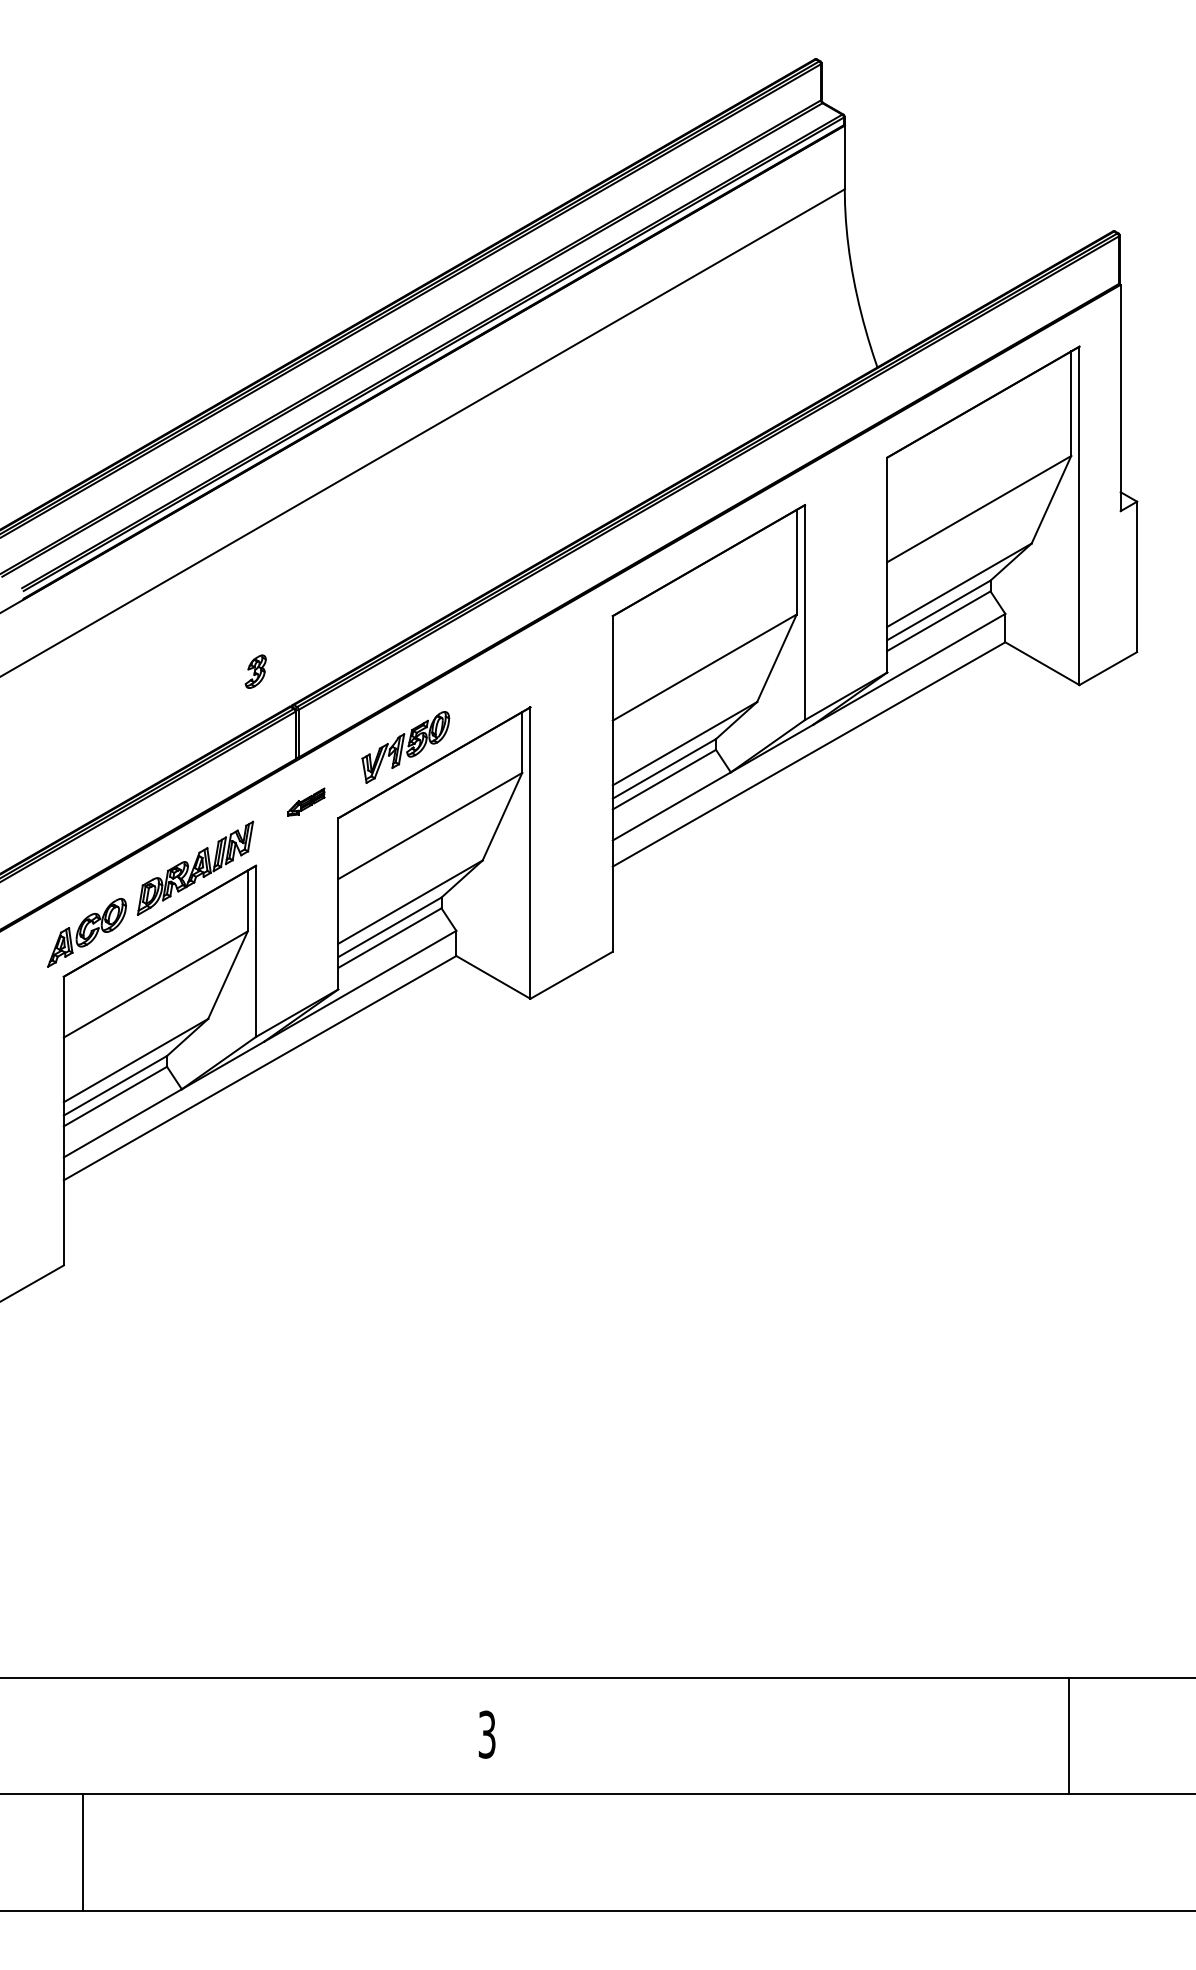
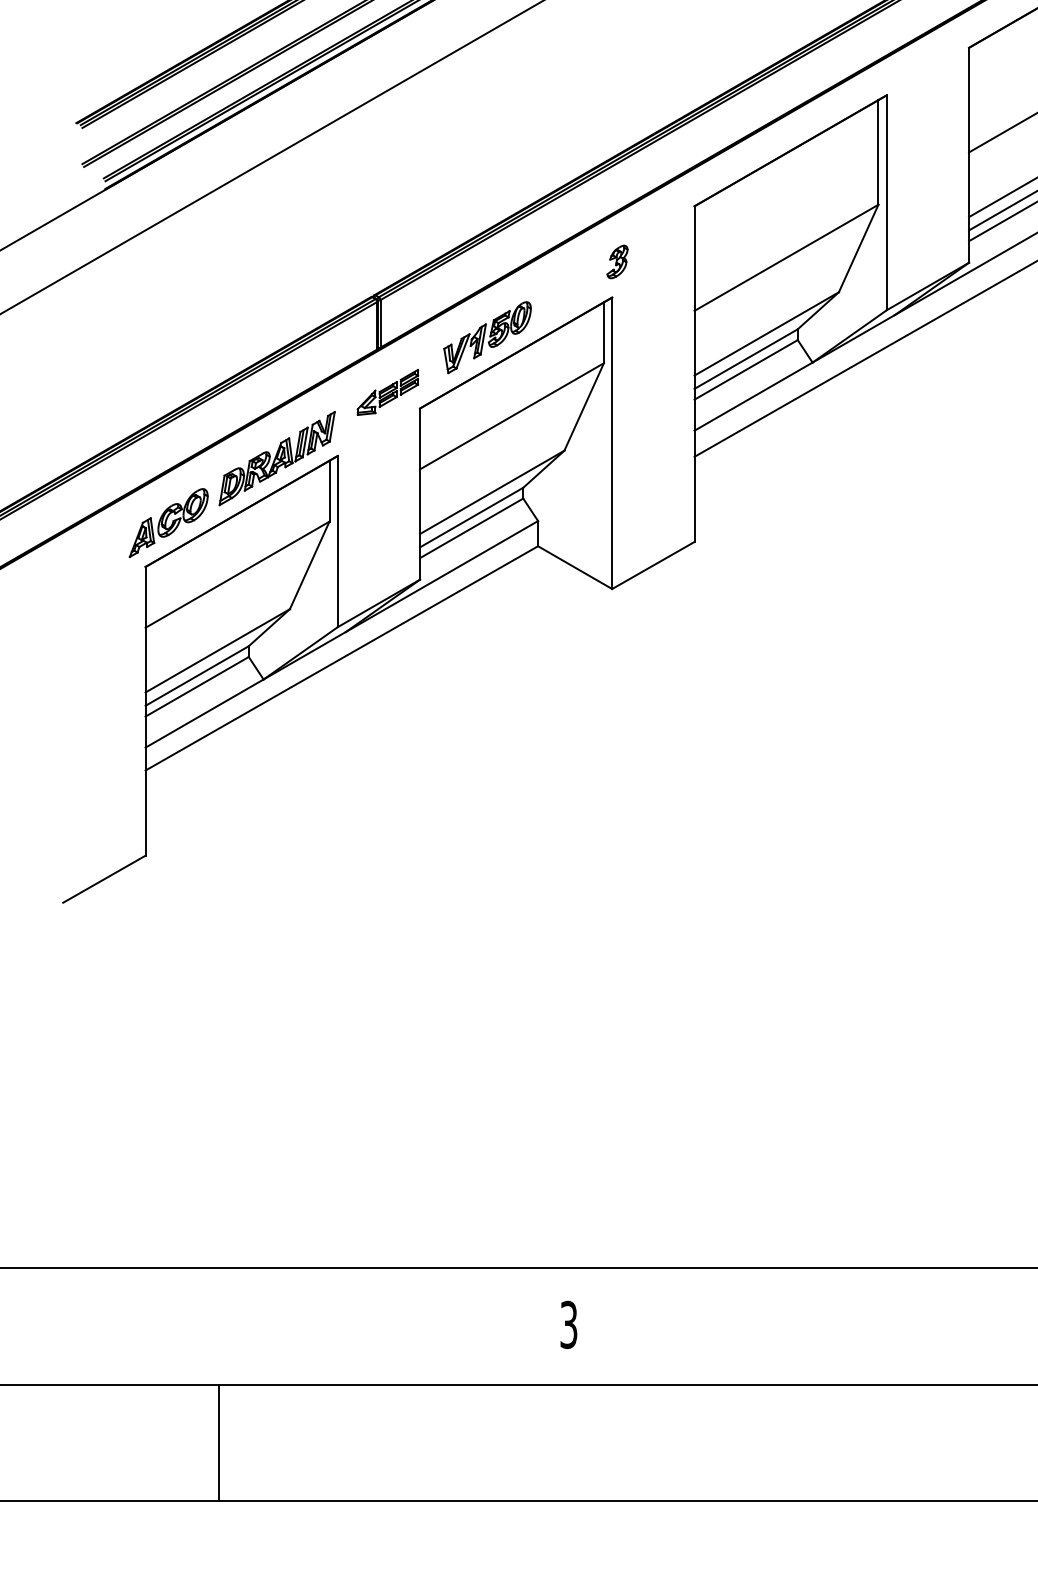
part: (255, 671) -> (617, 261), moved
part: (306, 801) -> (388, 391), size x1.67
line: (82, 1852) -> (218, 1442), moved

